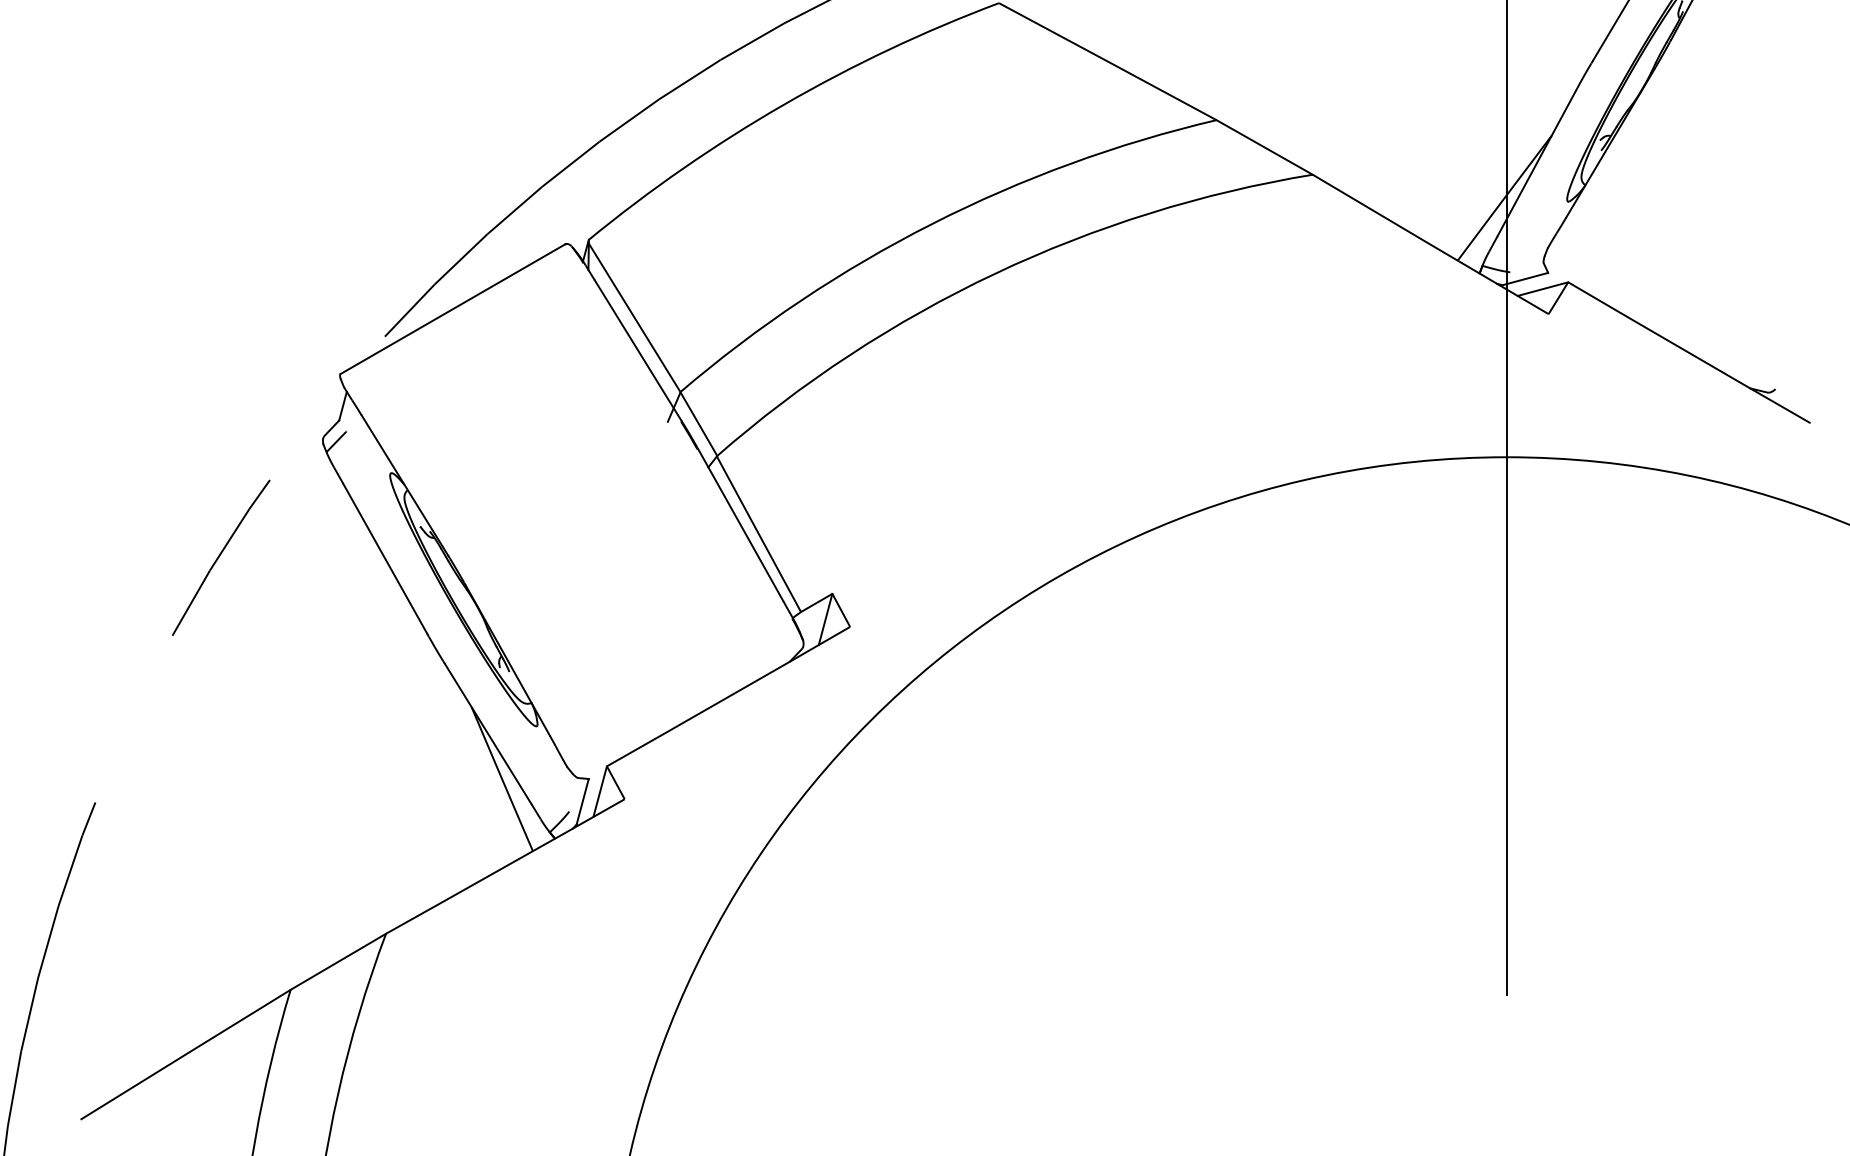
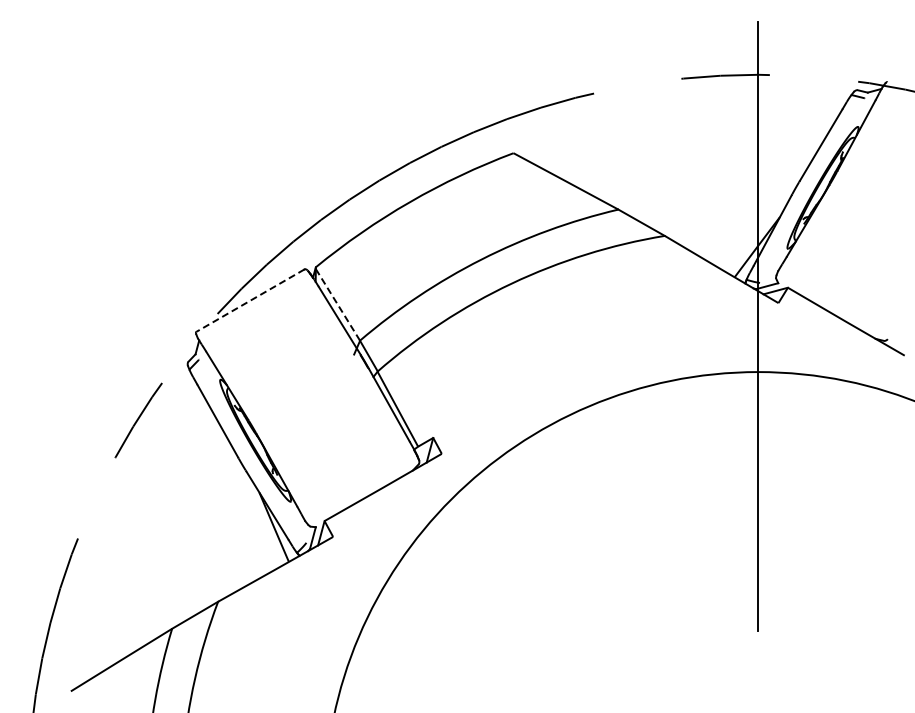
line: (451, 308) -> (249, 300), solid -> dashed
line: (635, 319) -> (338, 305), solid -> dashed

